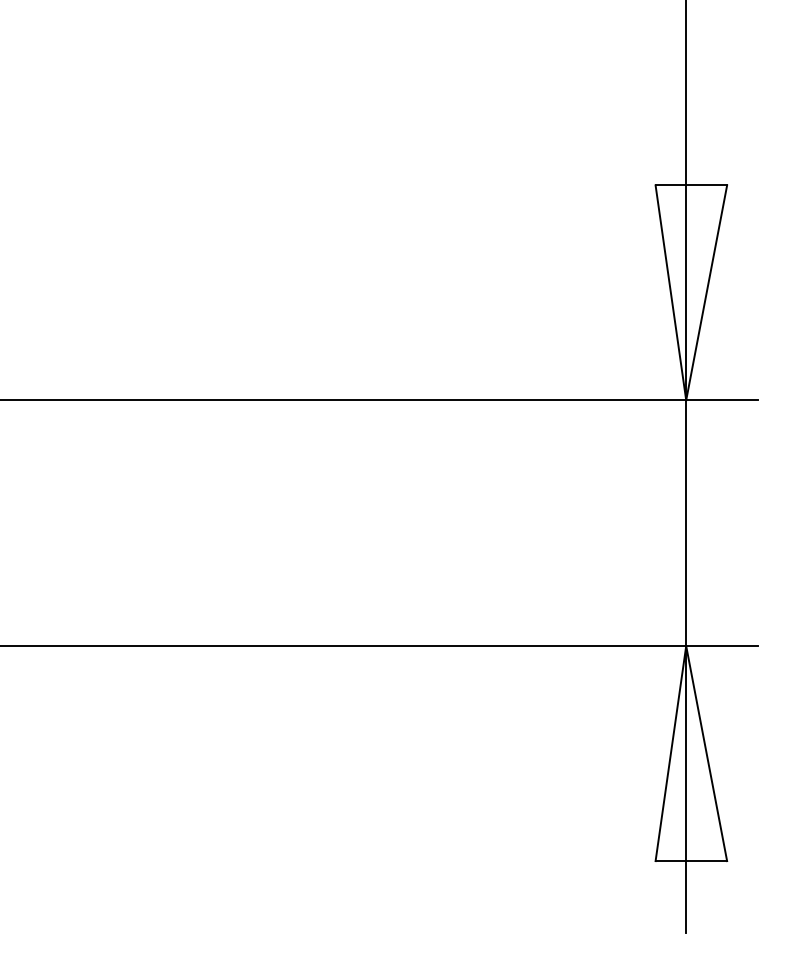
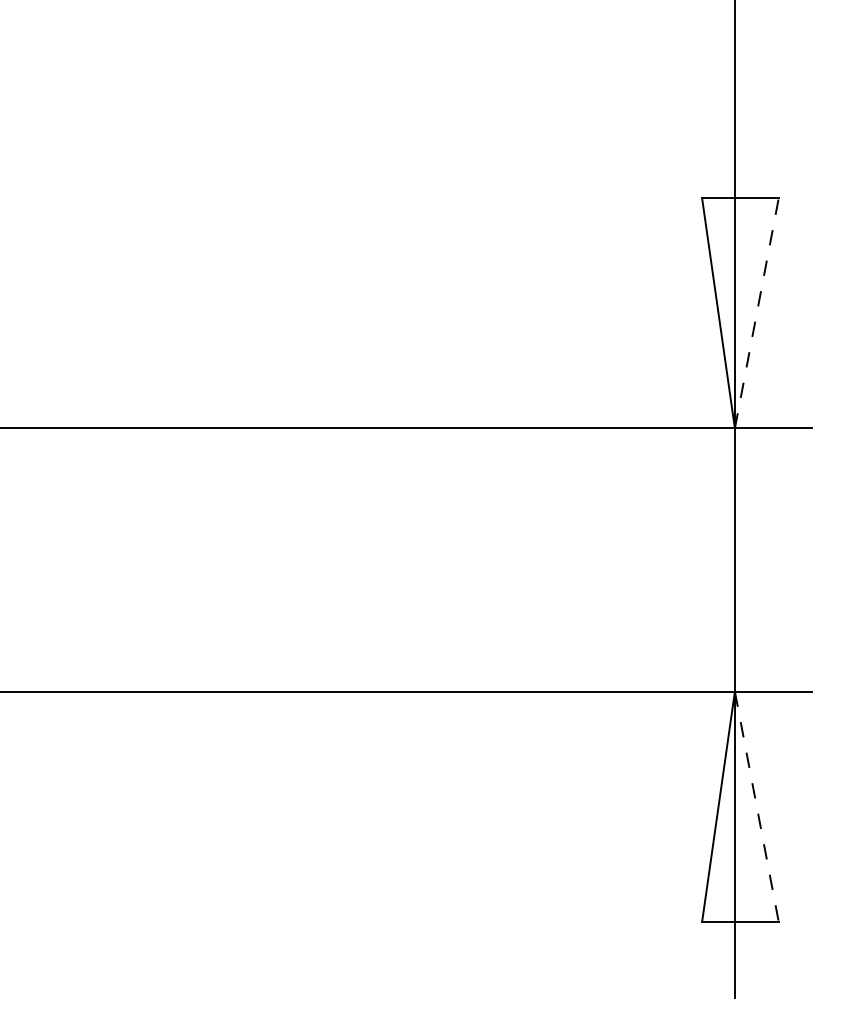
line: (706, 292) -> (756, 313), solid -> dashed
line: (706, 754) -> (756, 807), solid -> dashed

